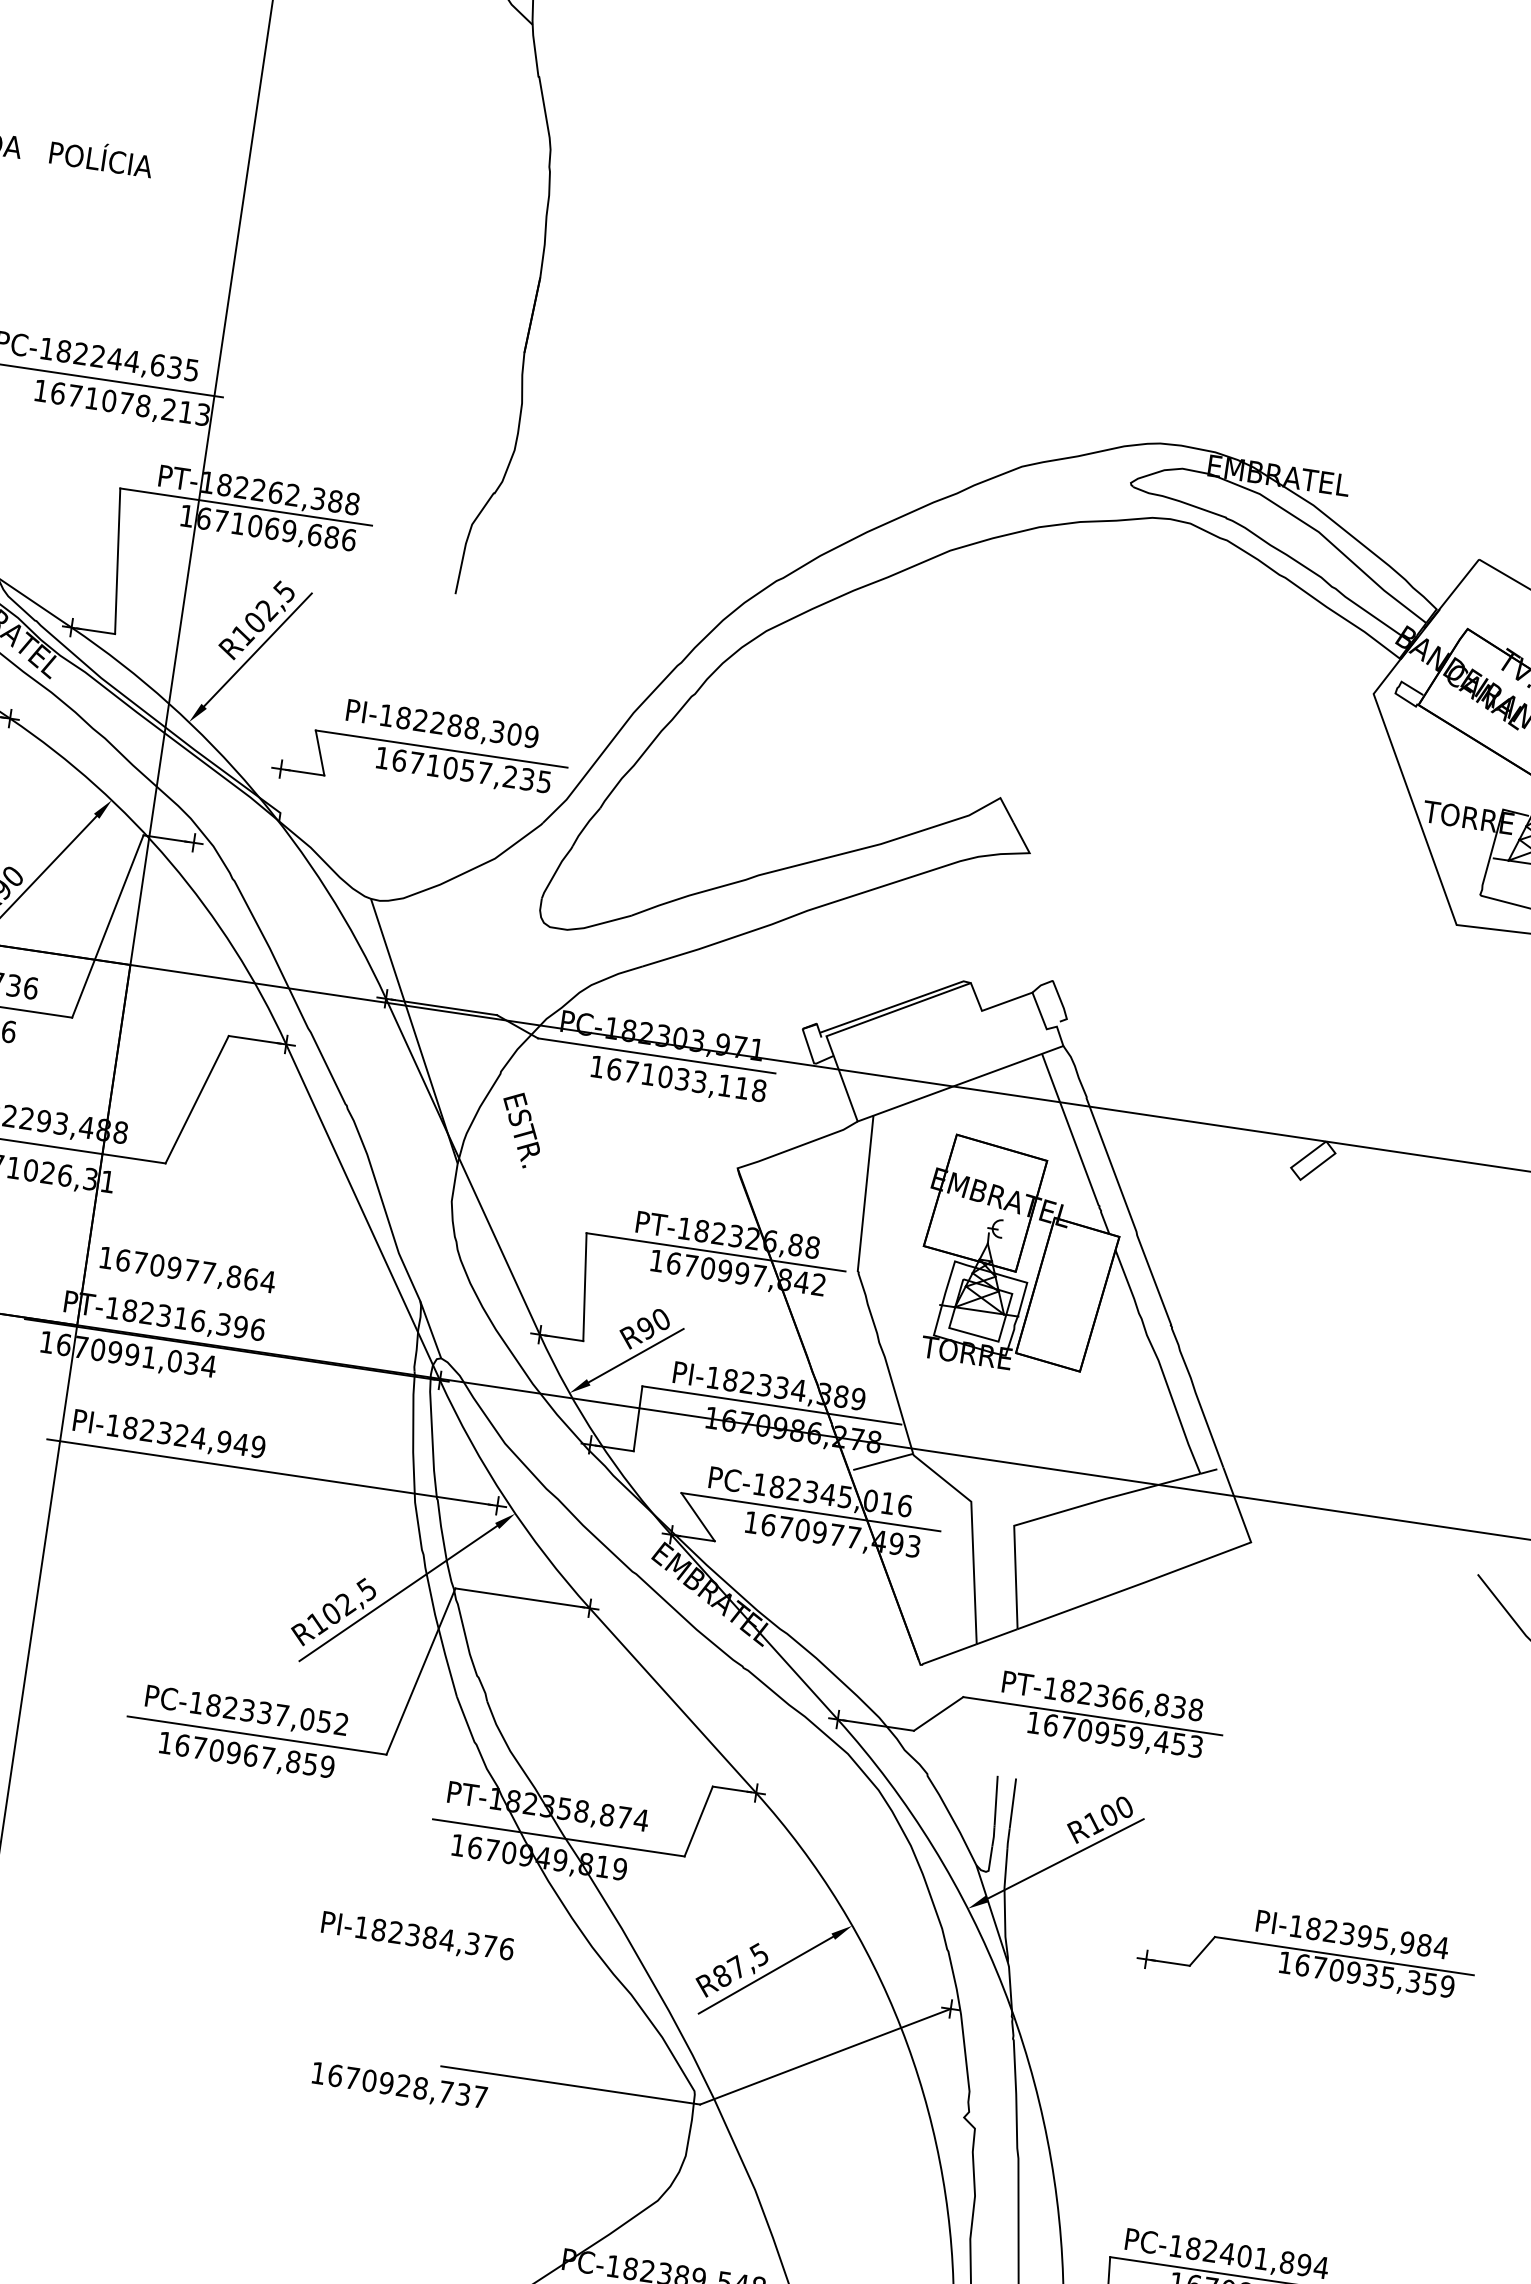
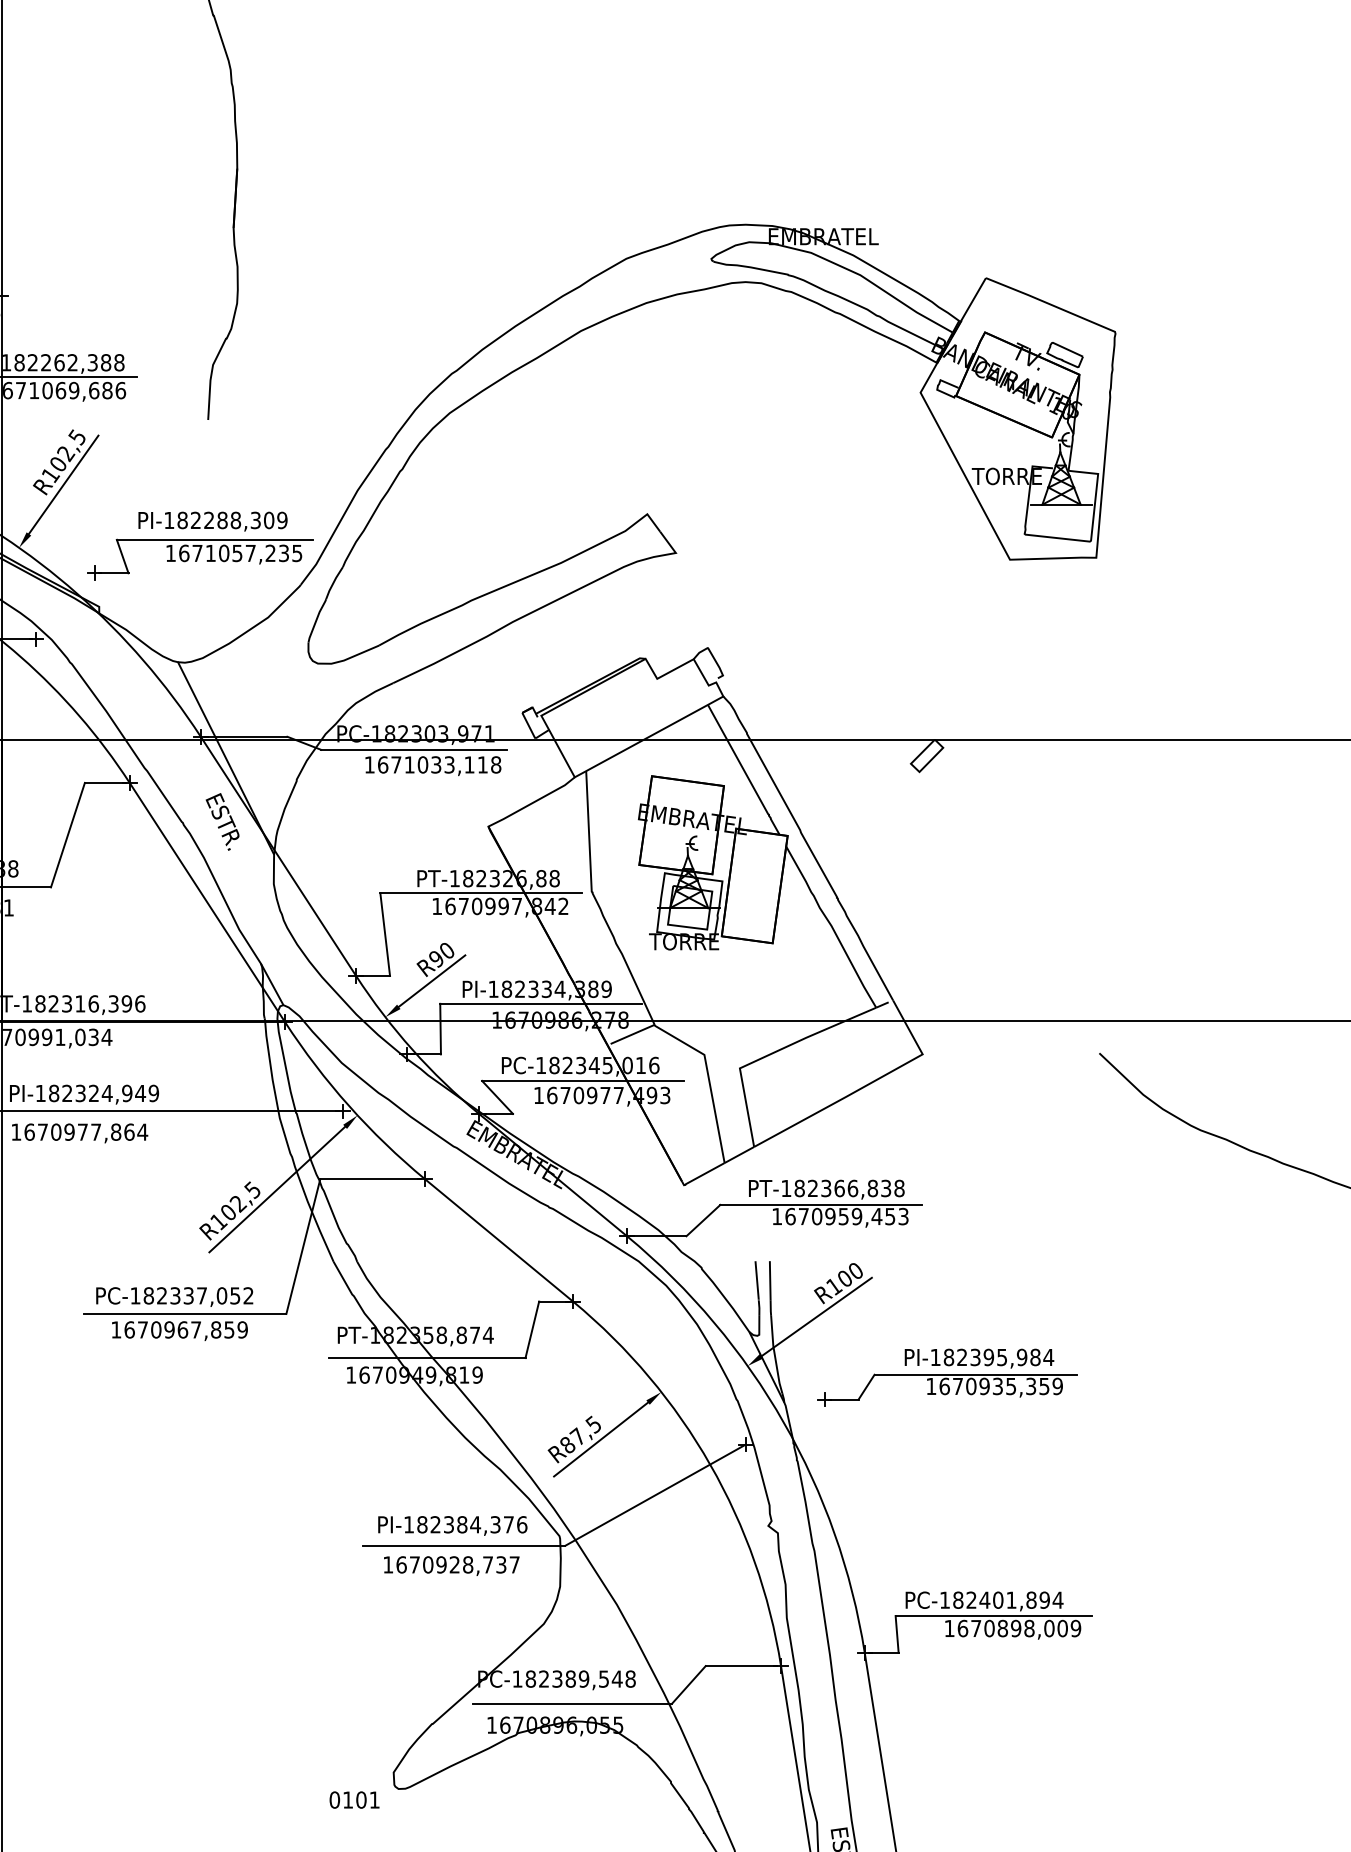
text: (520, 1129) -> (222, 821), moved
text: (188, 1271) -> (80, 1133), moved
text: (417, 1936) -> (452, 1525), moved
part: (1307, 1954) -> (947, 1377), moved
text: (399, 2085) -> (451, 1565), moved

